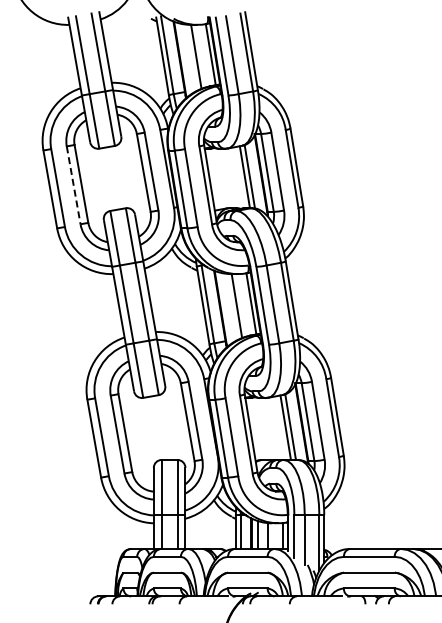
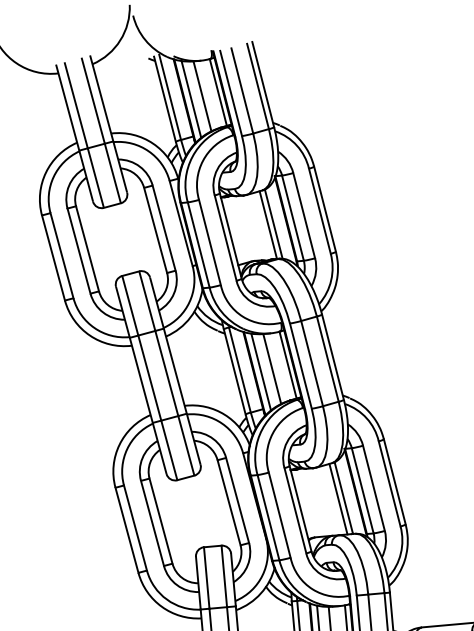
line: (185, 58) -> (190, 99), added
line: (73, 185) -> (78, 251), dashed -> solid
line: (226, 307) -> (260, 371), added

